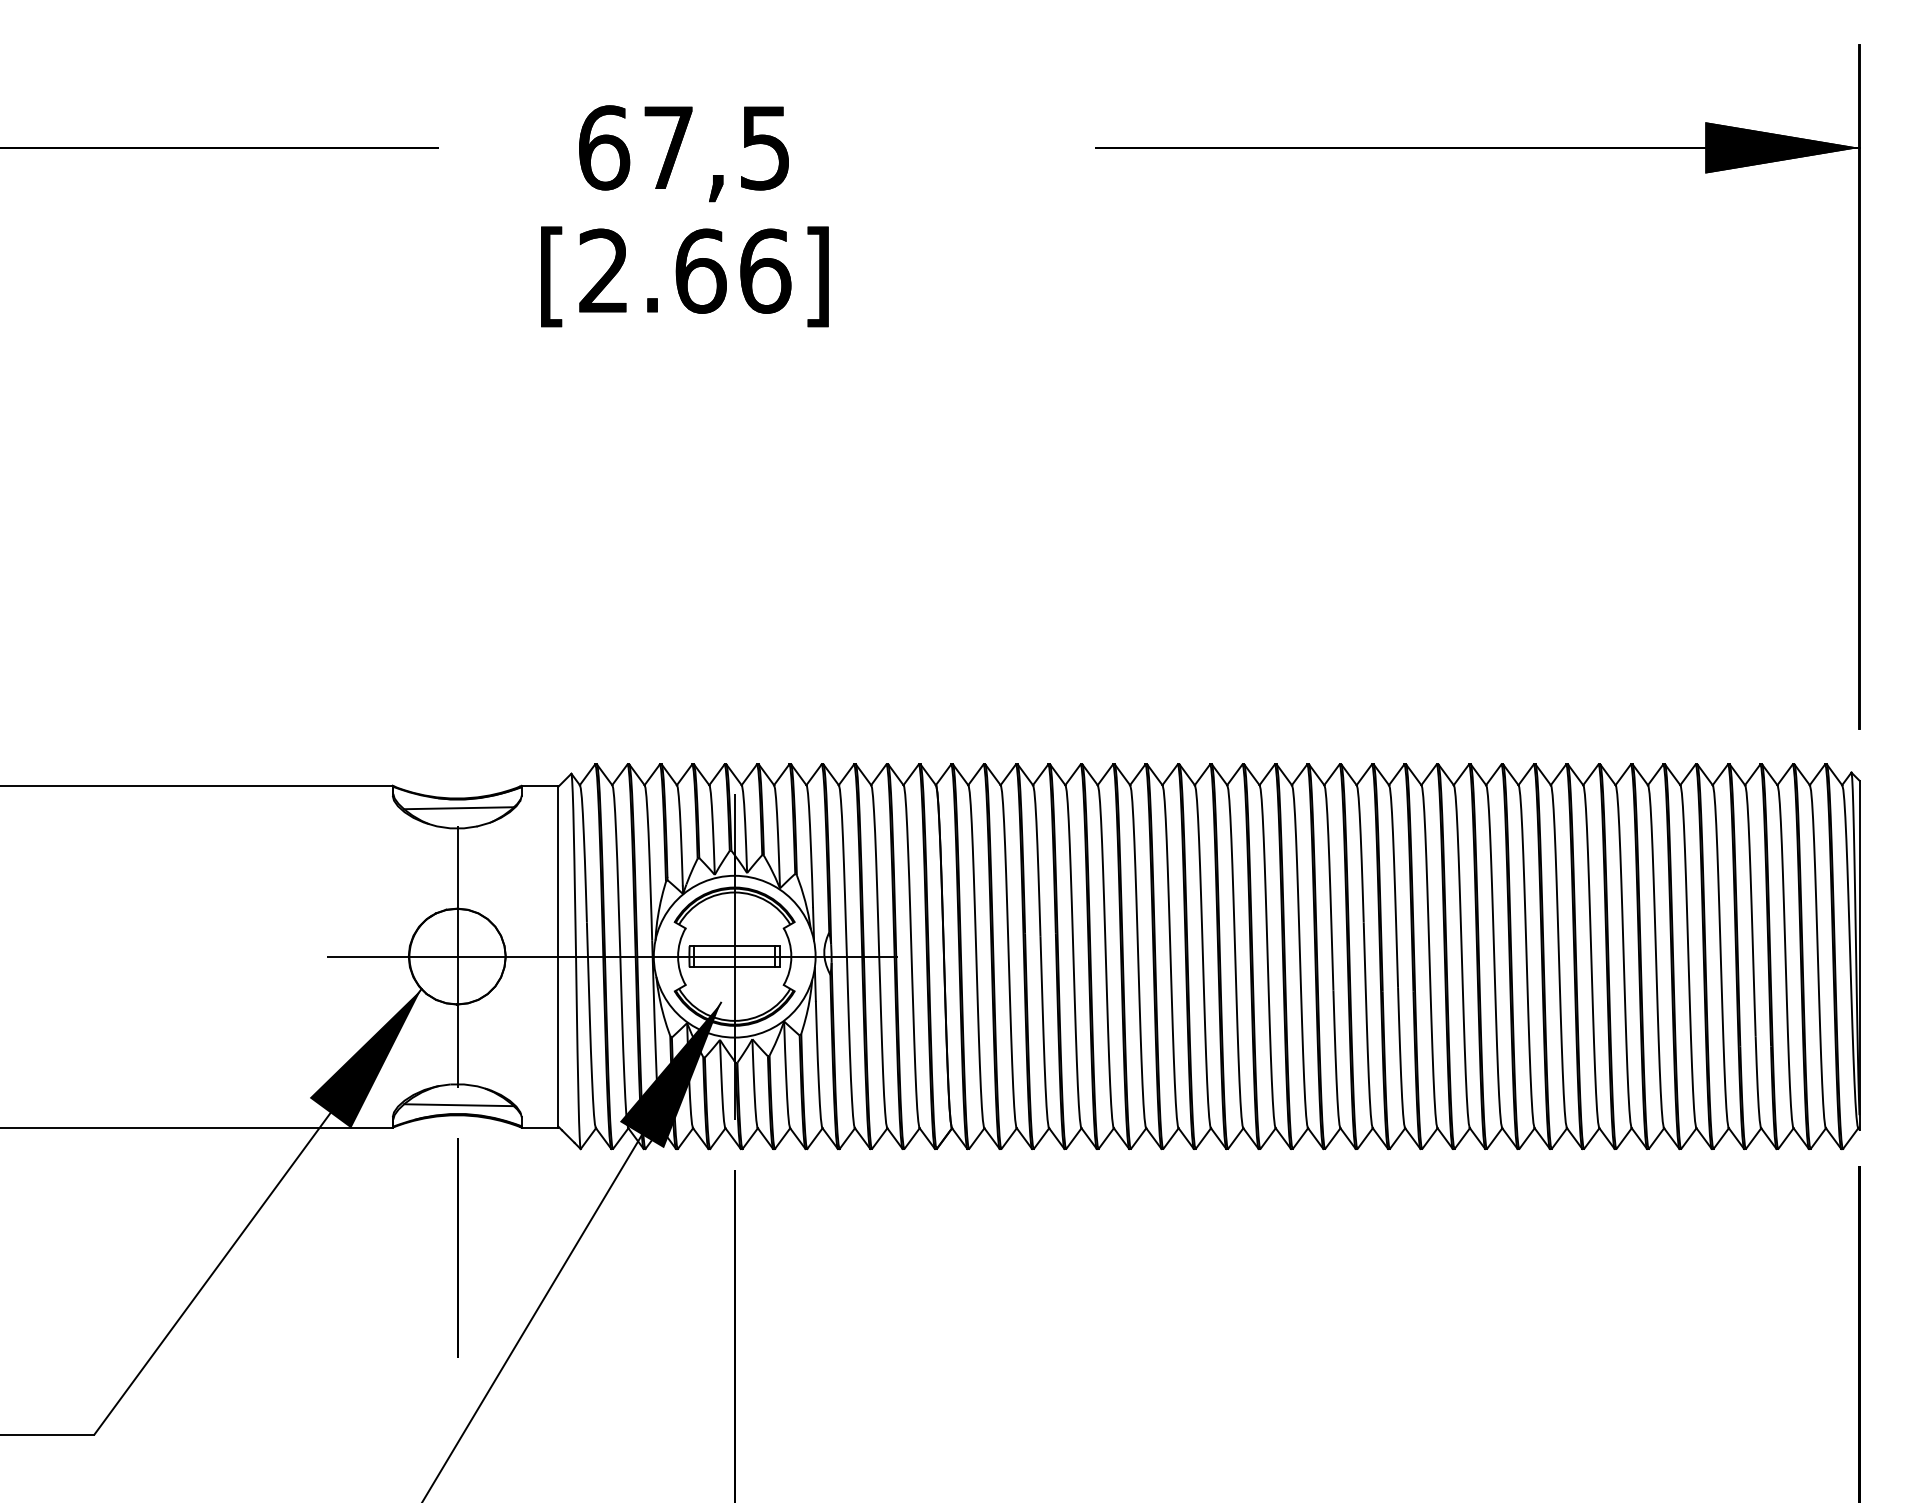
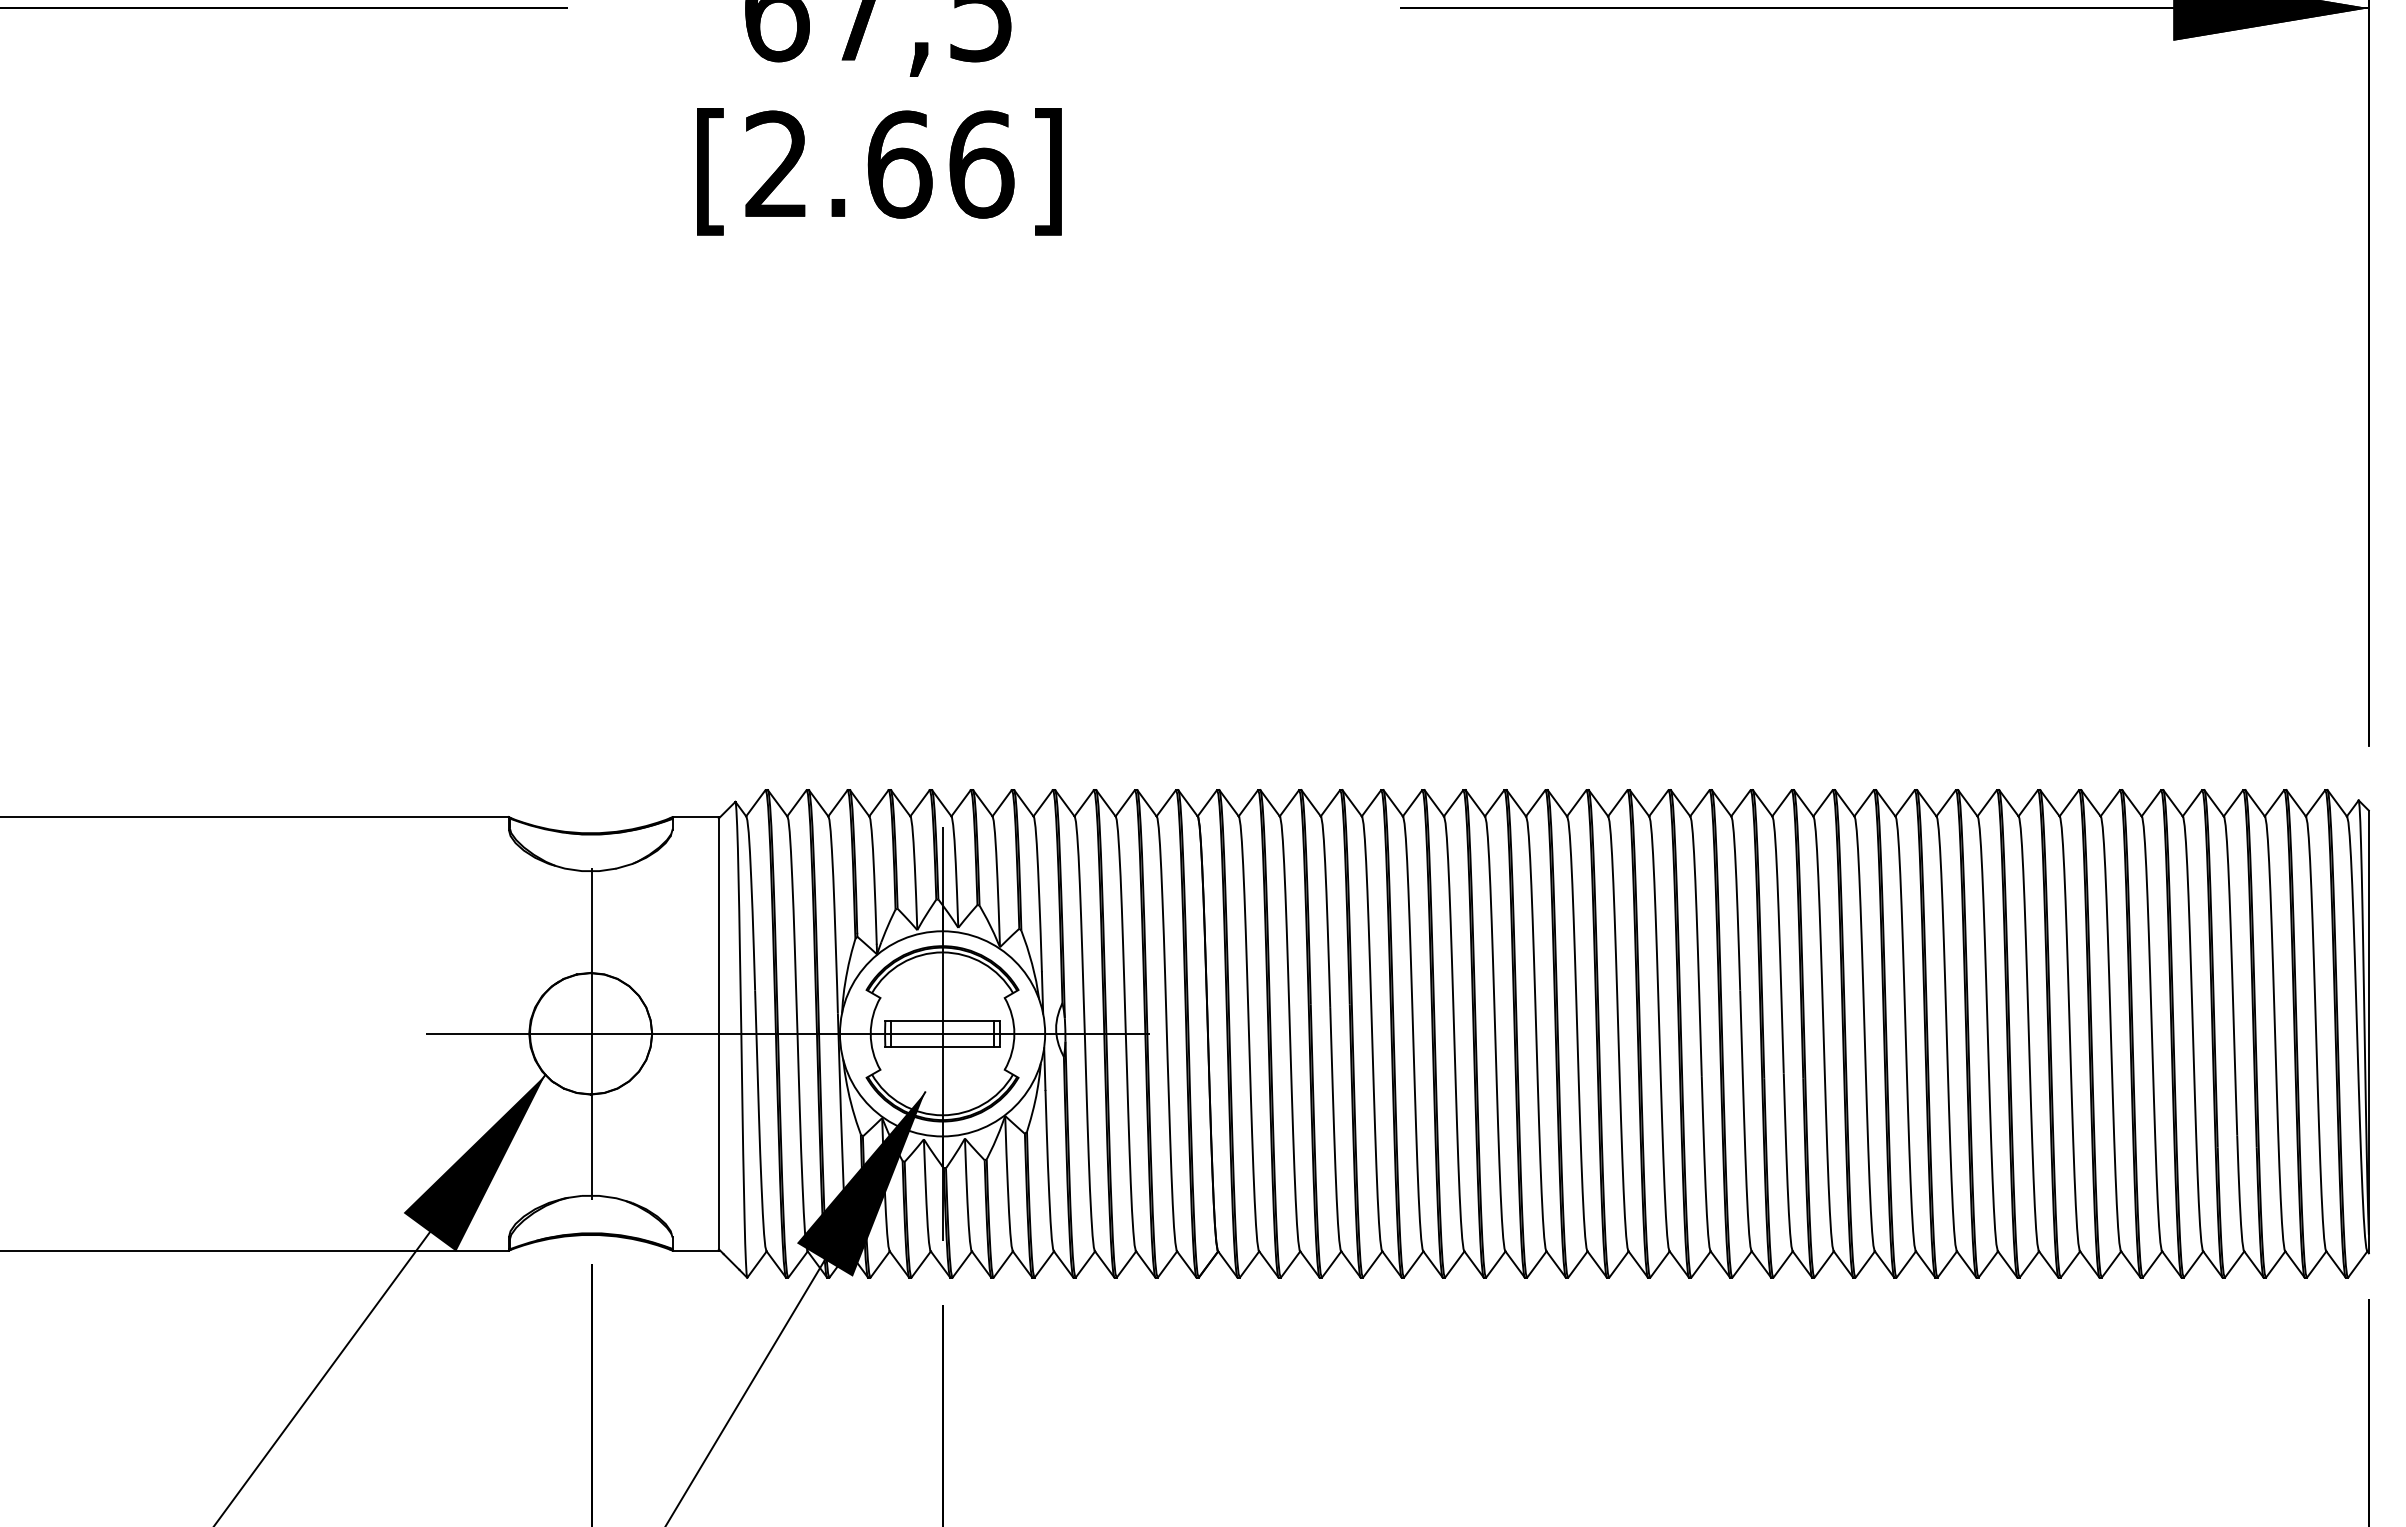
line: (458, 808) -> (592, 845), removed
line: (458, 1105) -> (592, 1222), removed

